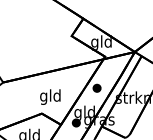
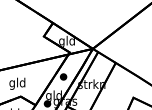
text: (50, 96) -> (17, 83), moved

